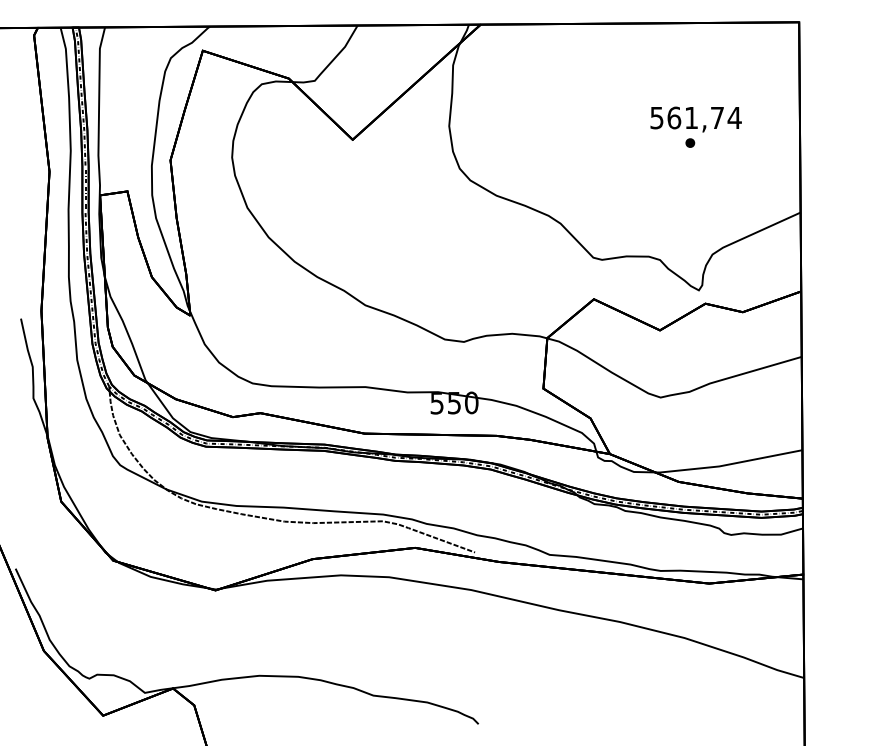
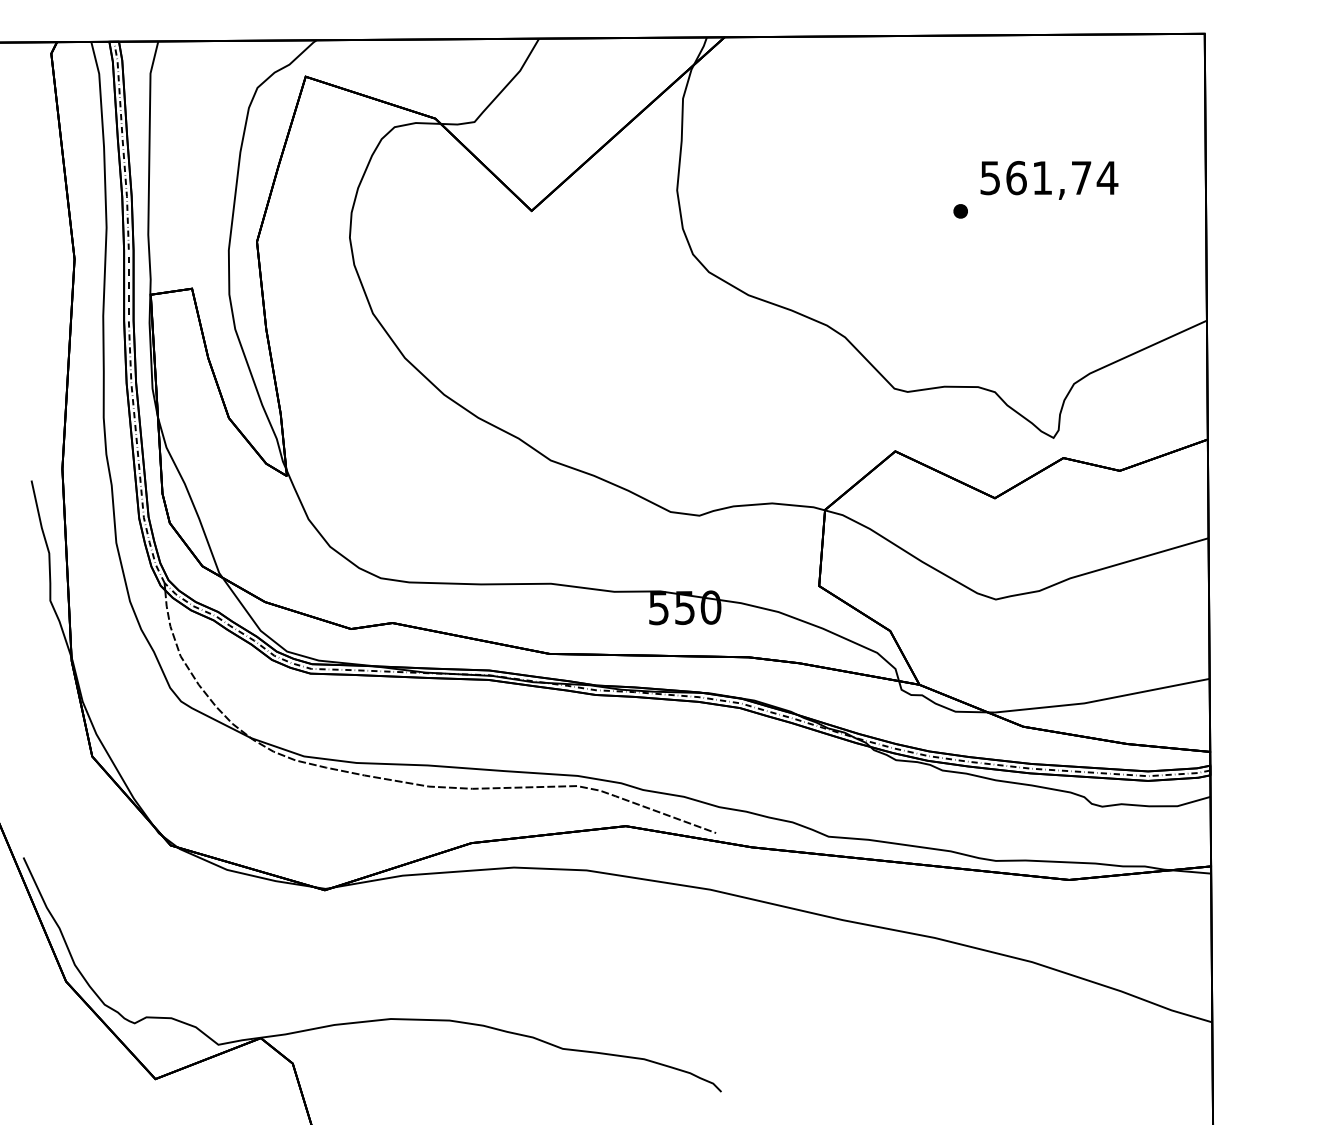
part: (690, 142) -> (960, 210), moved

